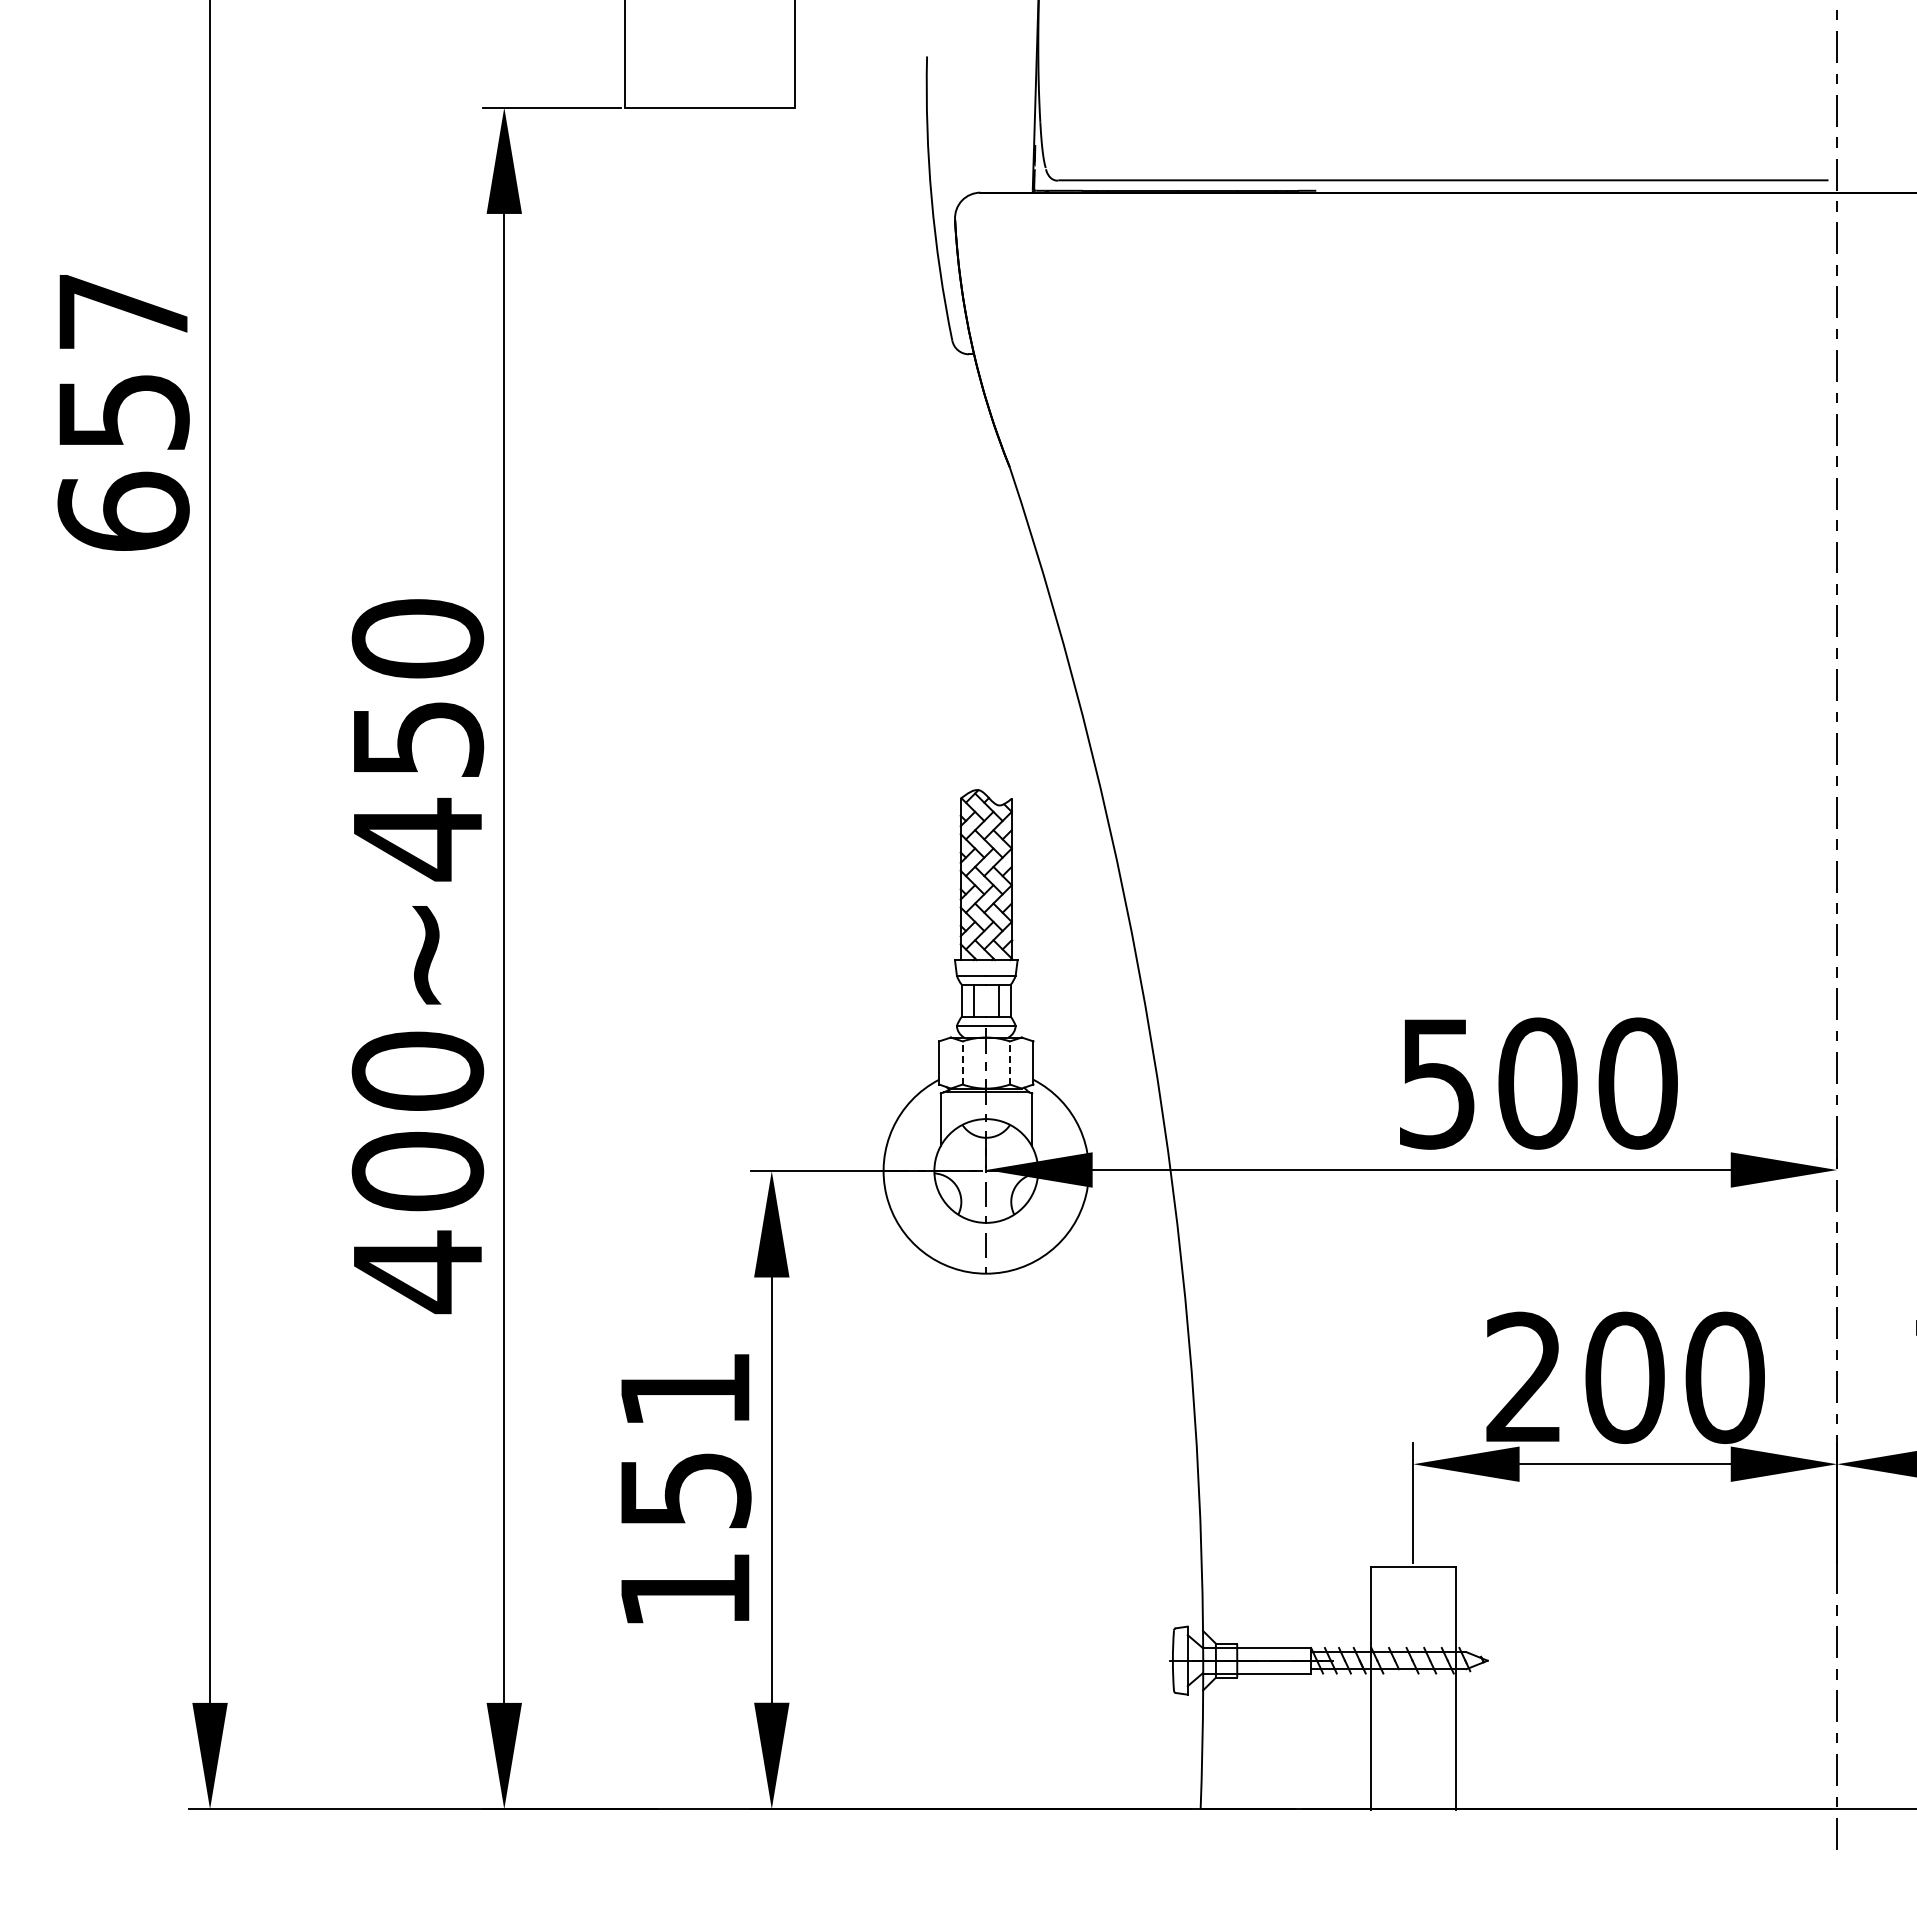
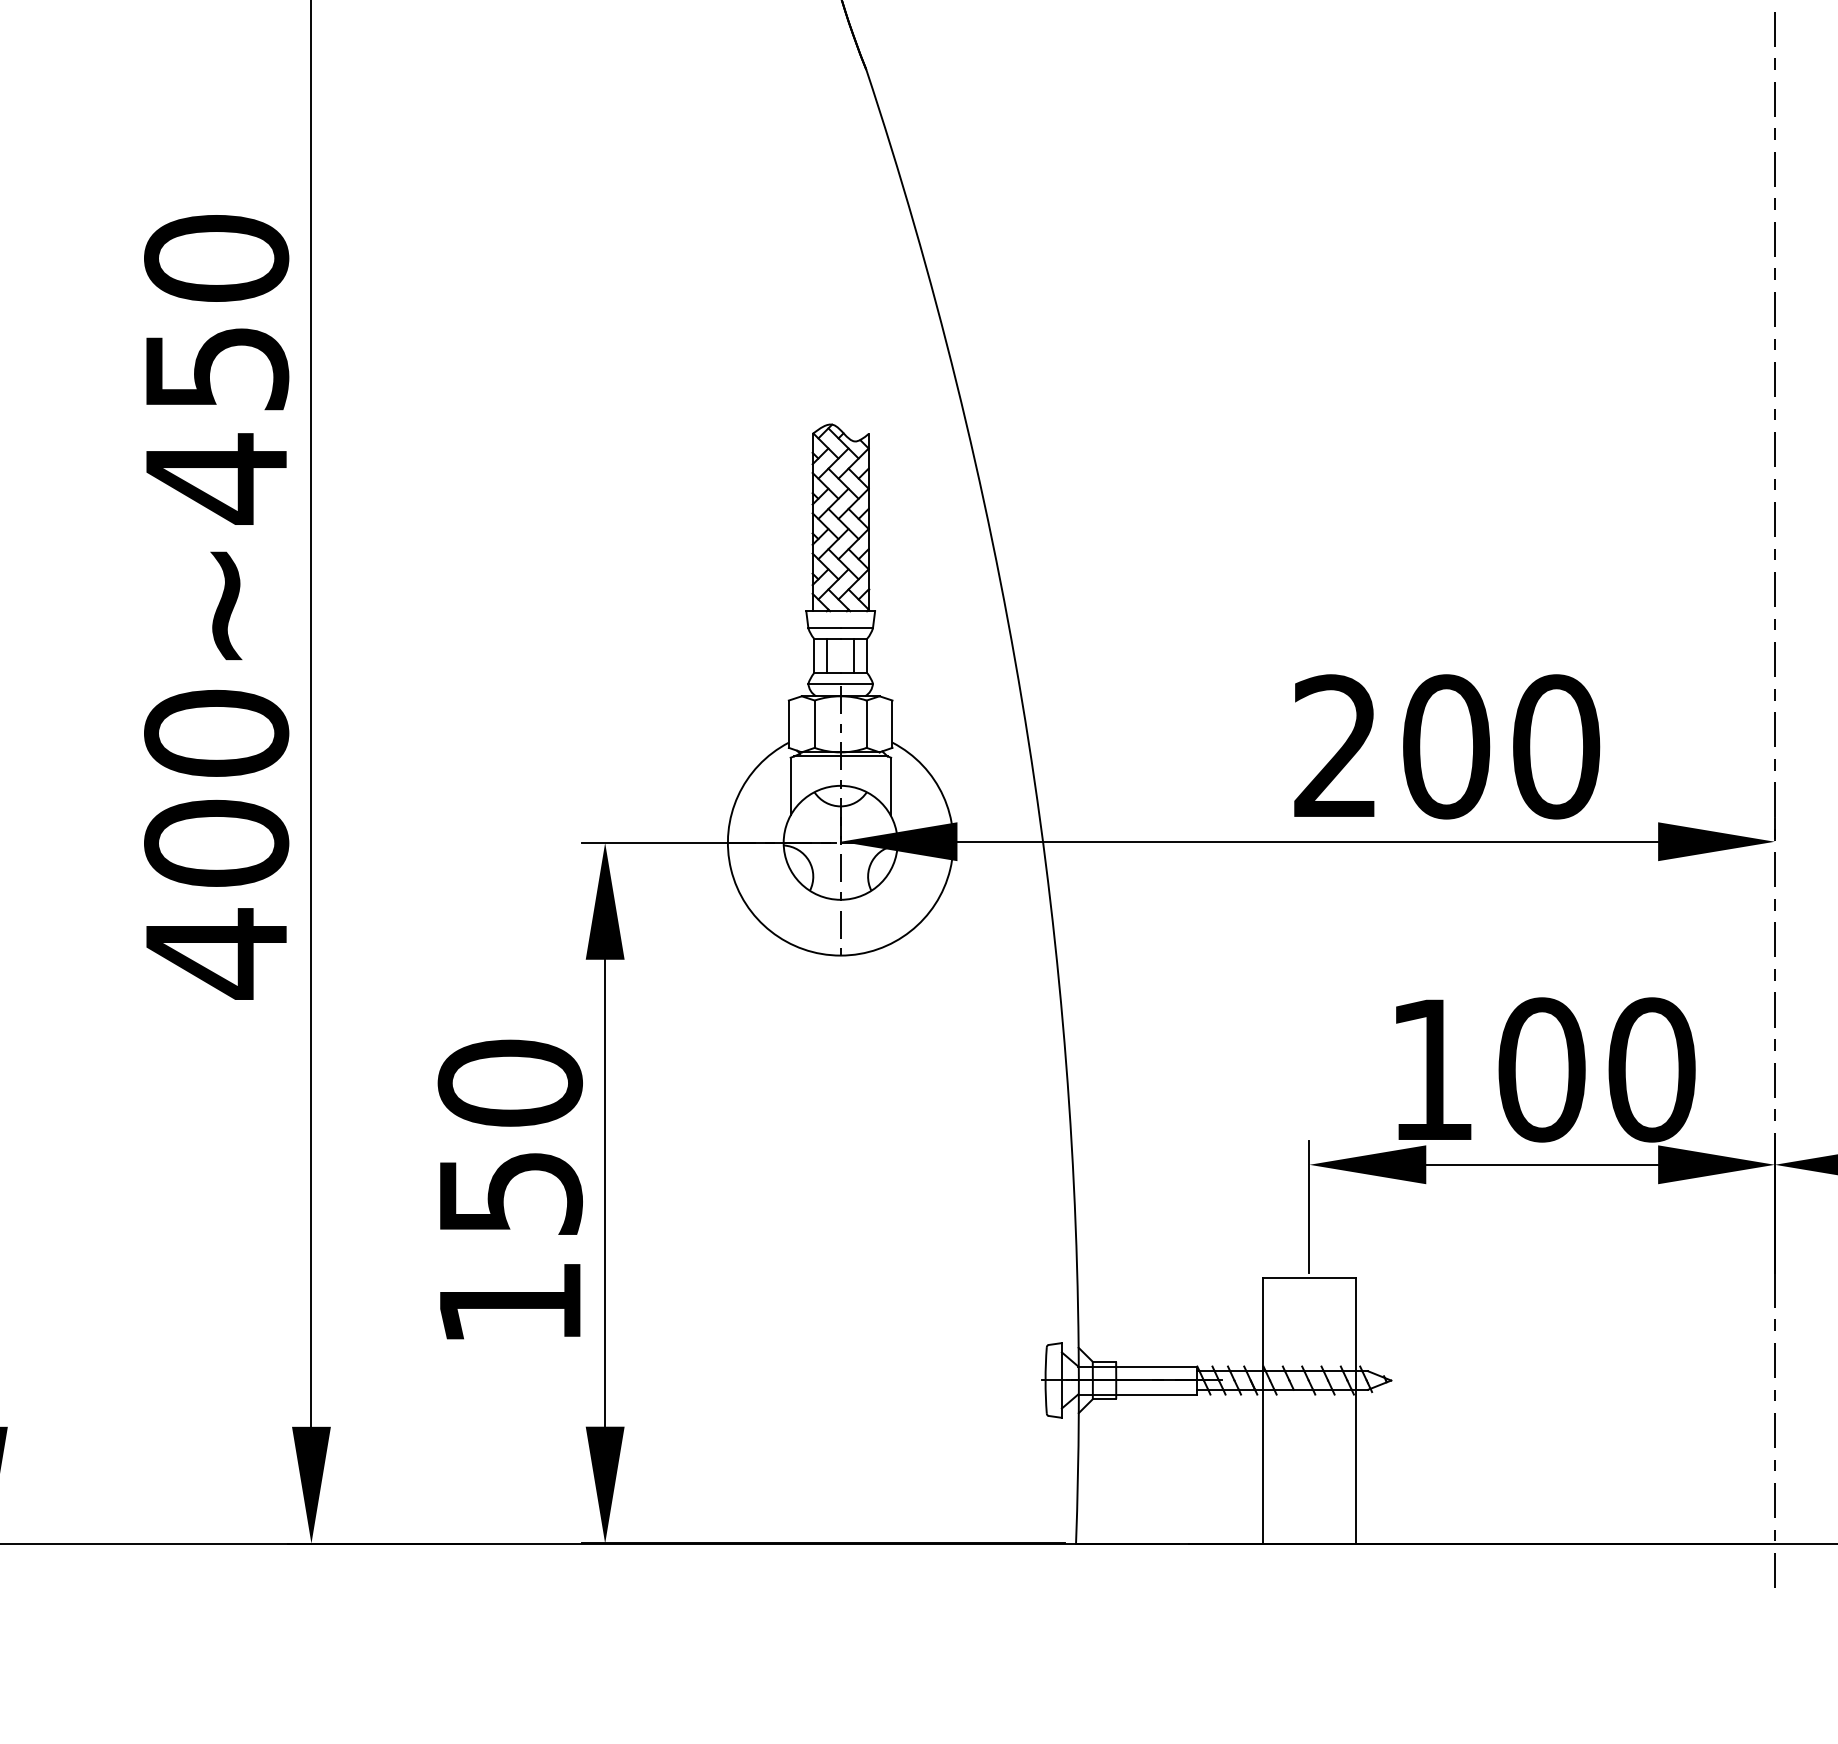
line: (962, 1062) -> (814, 723), dashed -> solid
line: (1009, 1062) -> (866, 723), dashed -> solid
text: (1436, 1083) -> (1335, 746), 500 -> 200
text: (1523, 1376) -> (1430, 1068), 200 -> 100
text: (685, 1389) -> (510, 1082), 151 -> 150

